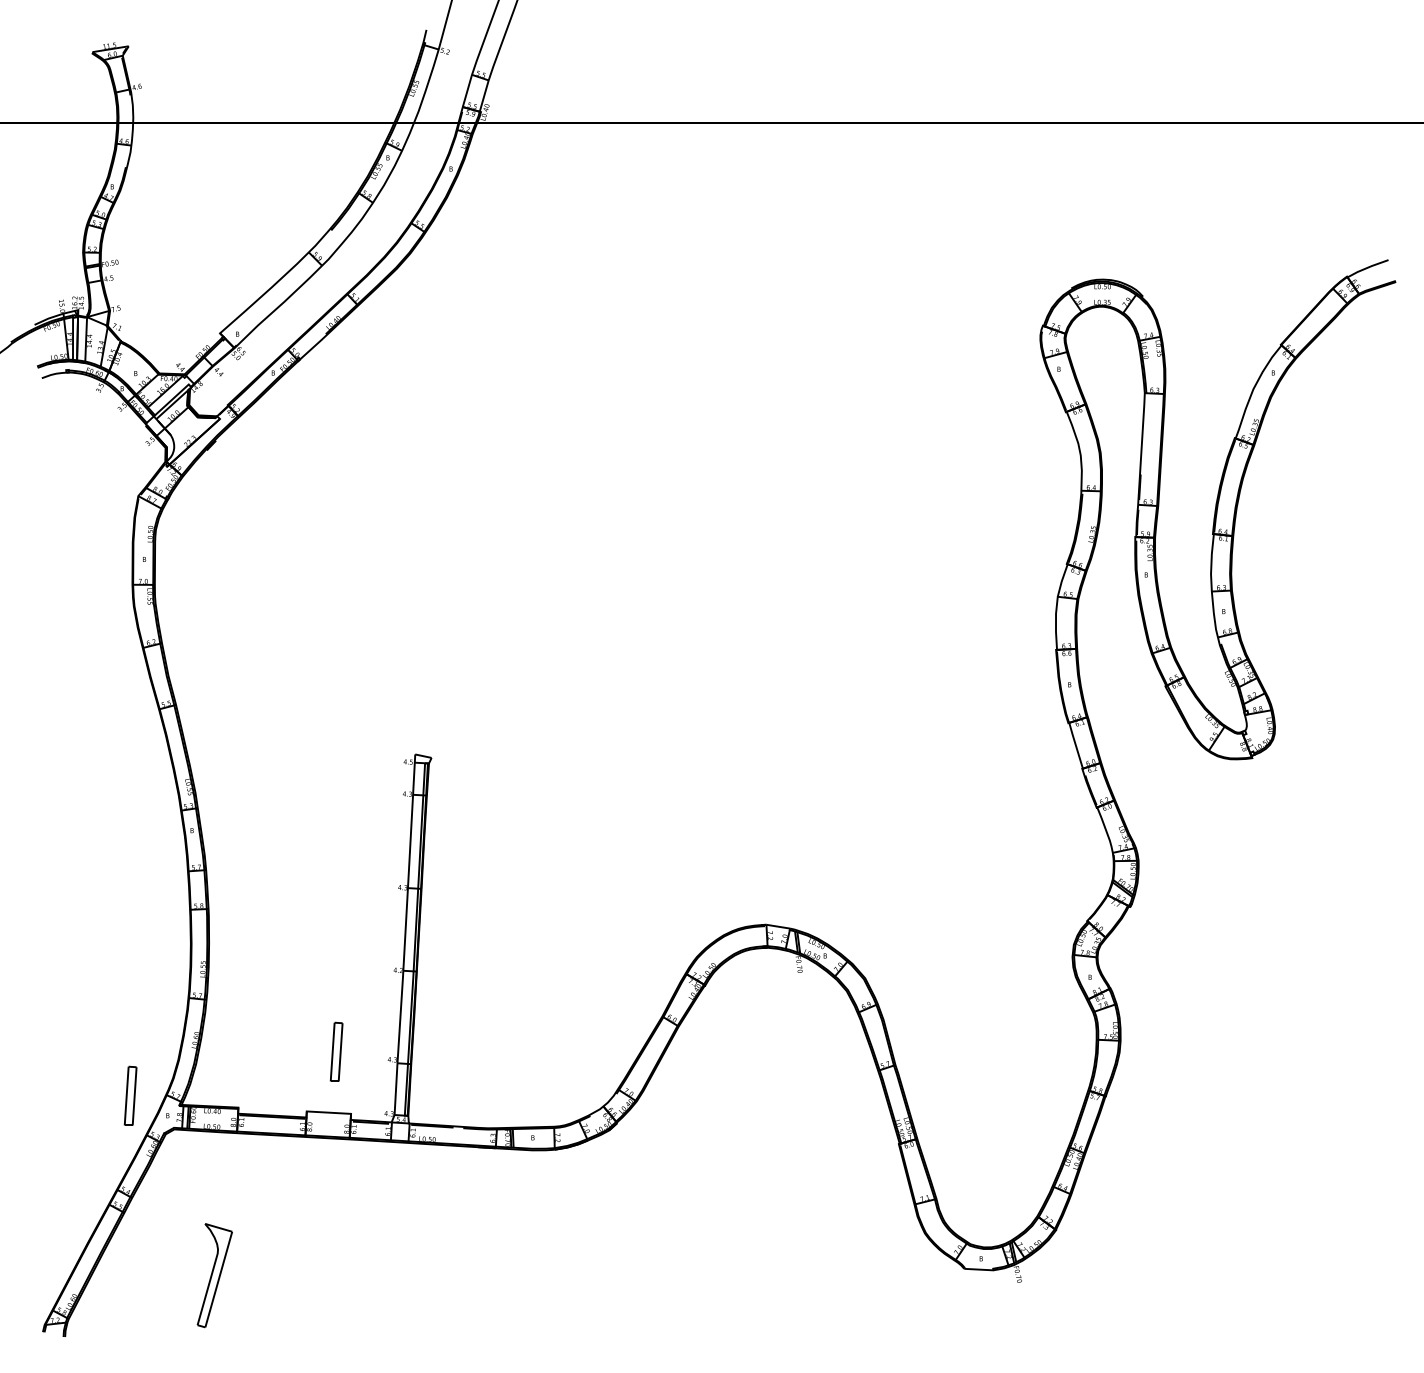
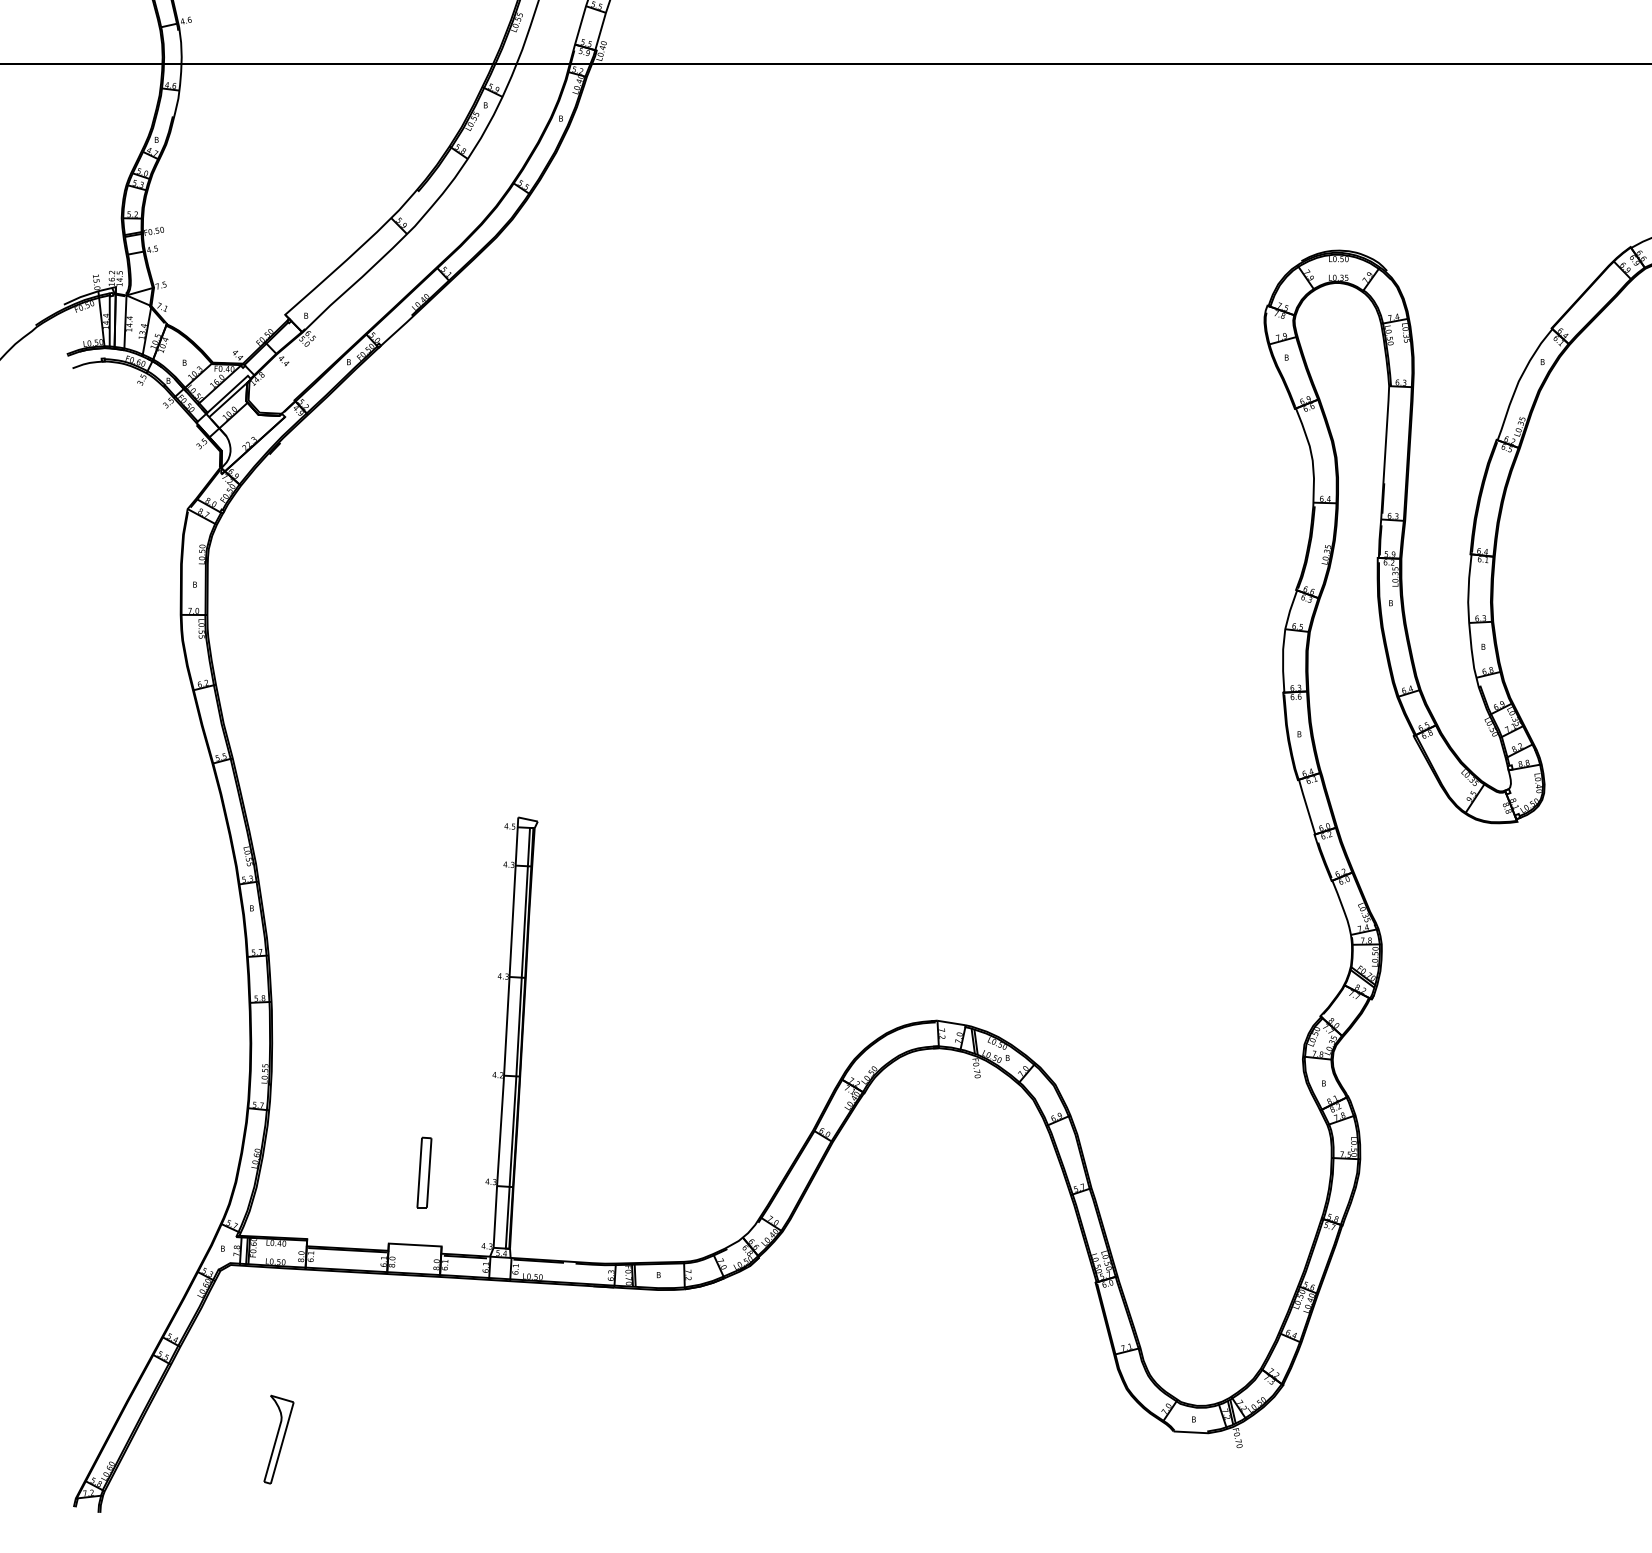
part: (130, 1095) -> (178, 1224), removed
part: (214, 1275) -> (278, 1439), size x0.71

